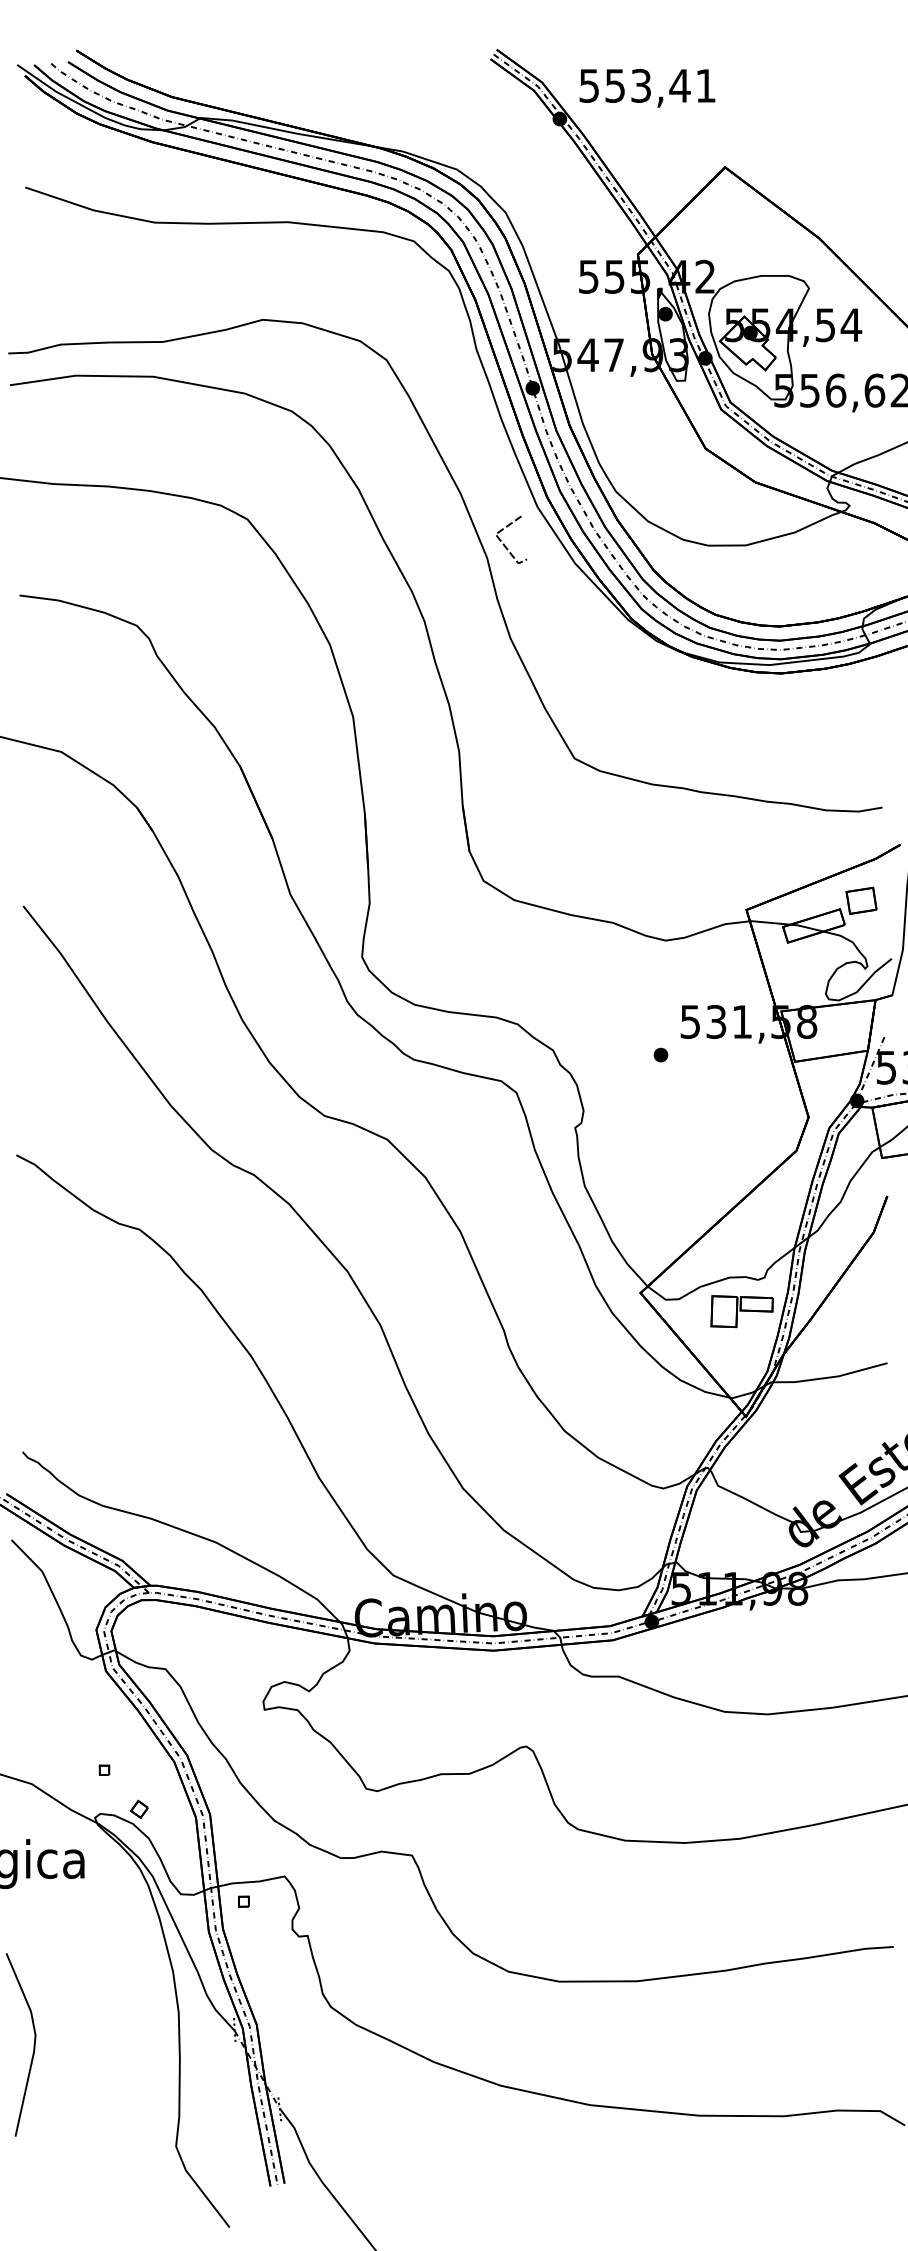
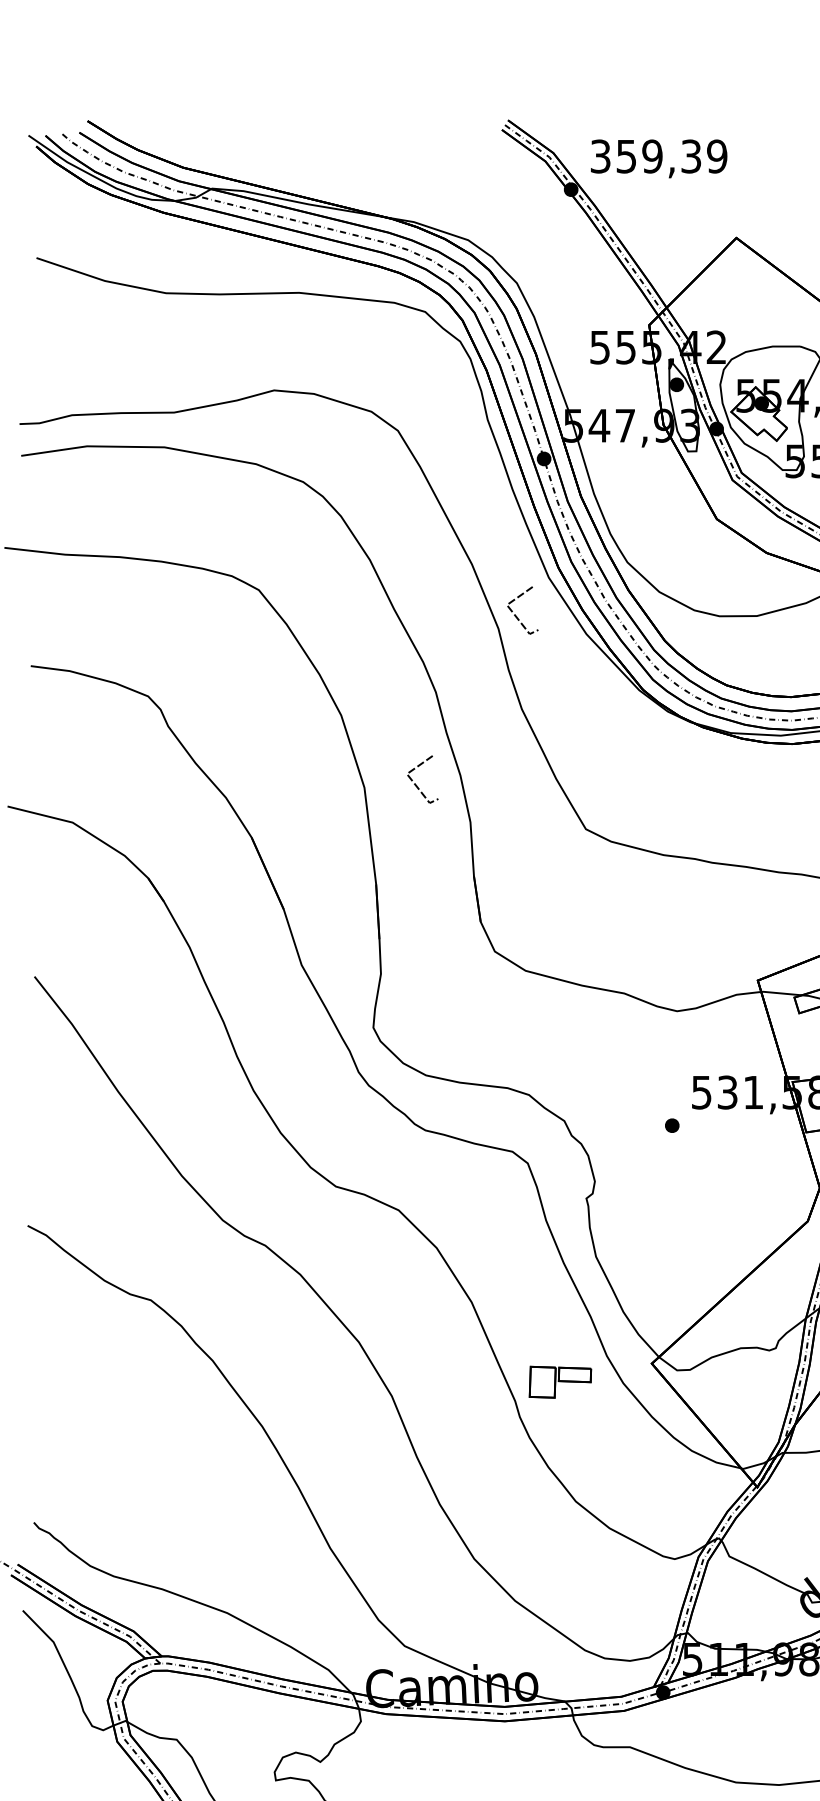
text: (648, 85) -> (659, 156), 553,41 -> 359,39
line: (404, 712) -> (415, 783), added
part: (741, 1311) -> (559, 1382), moved

